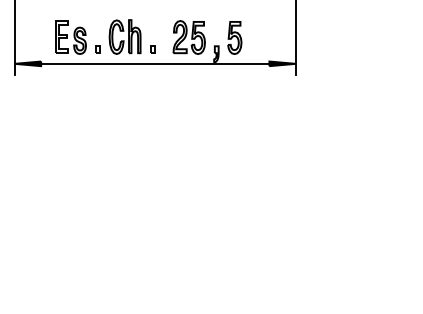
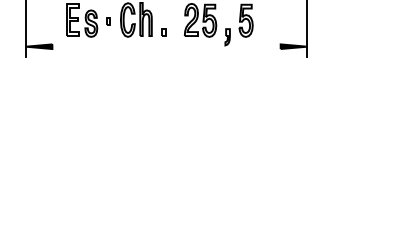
part: (97, 49) -> (107, 21), moved
line: (155, 63) -> (166, 46), removed

